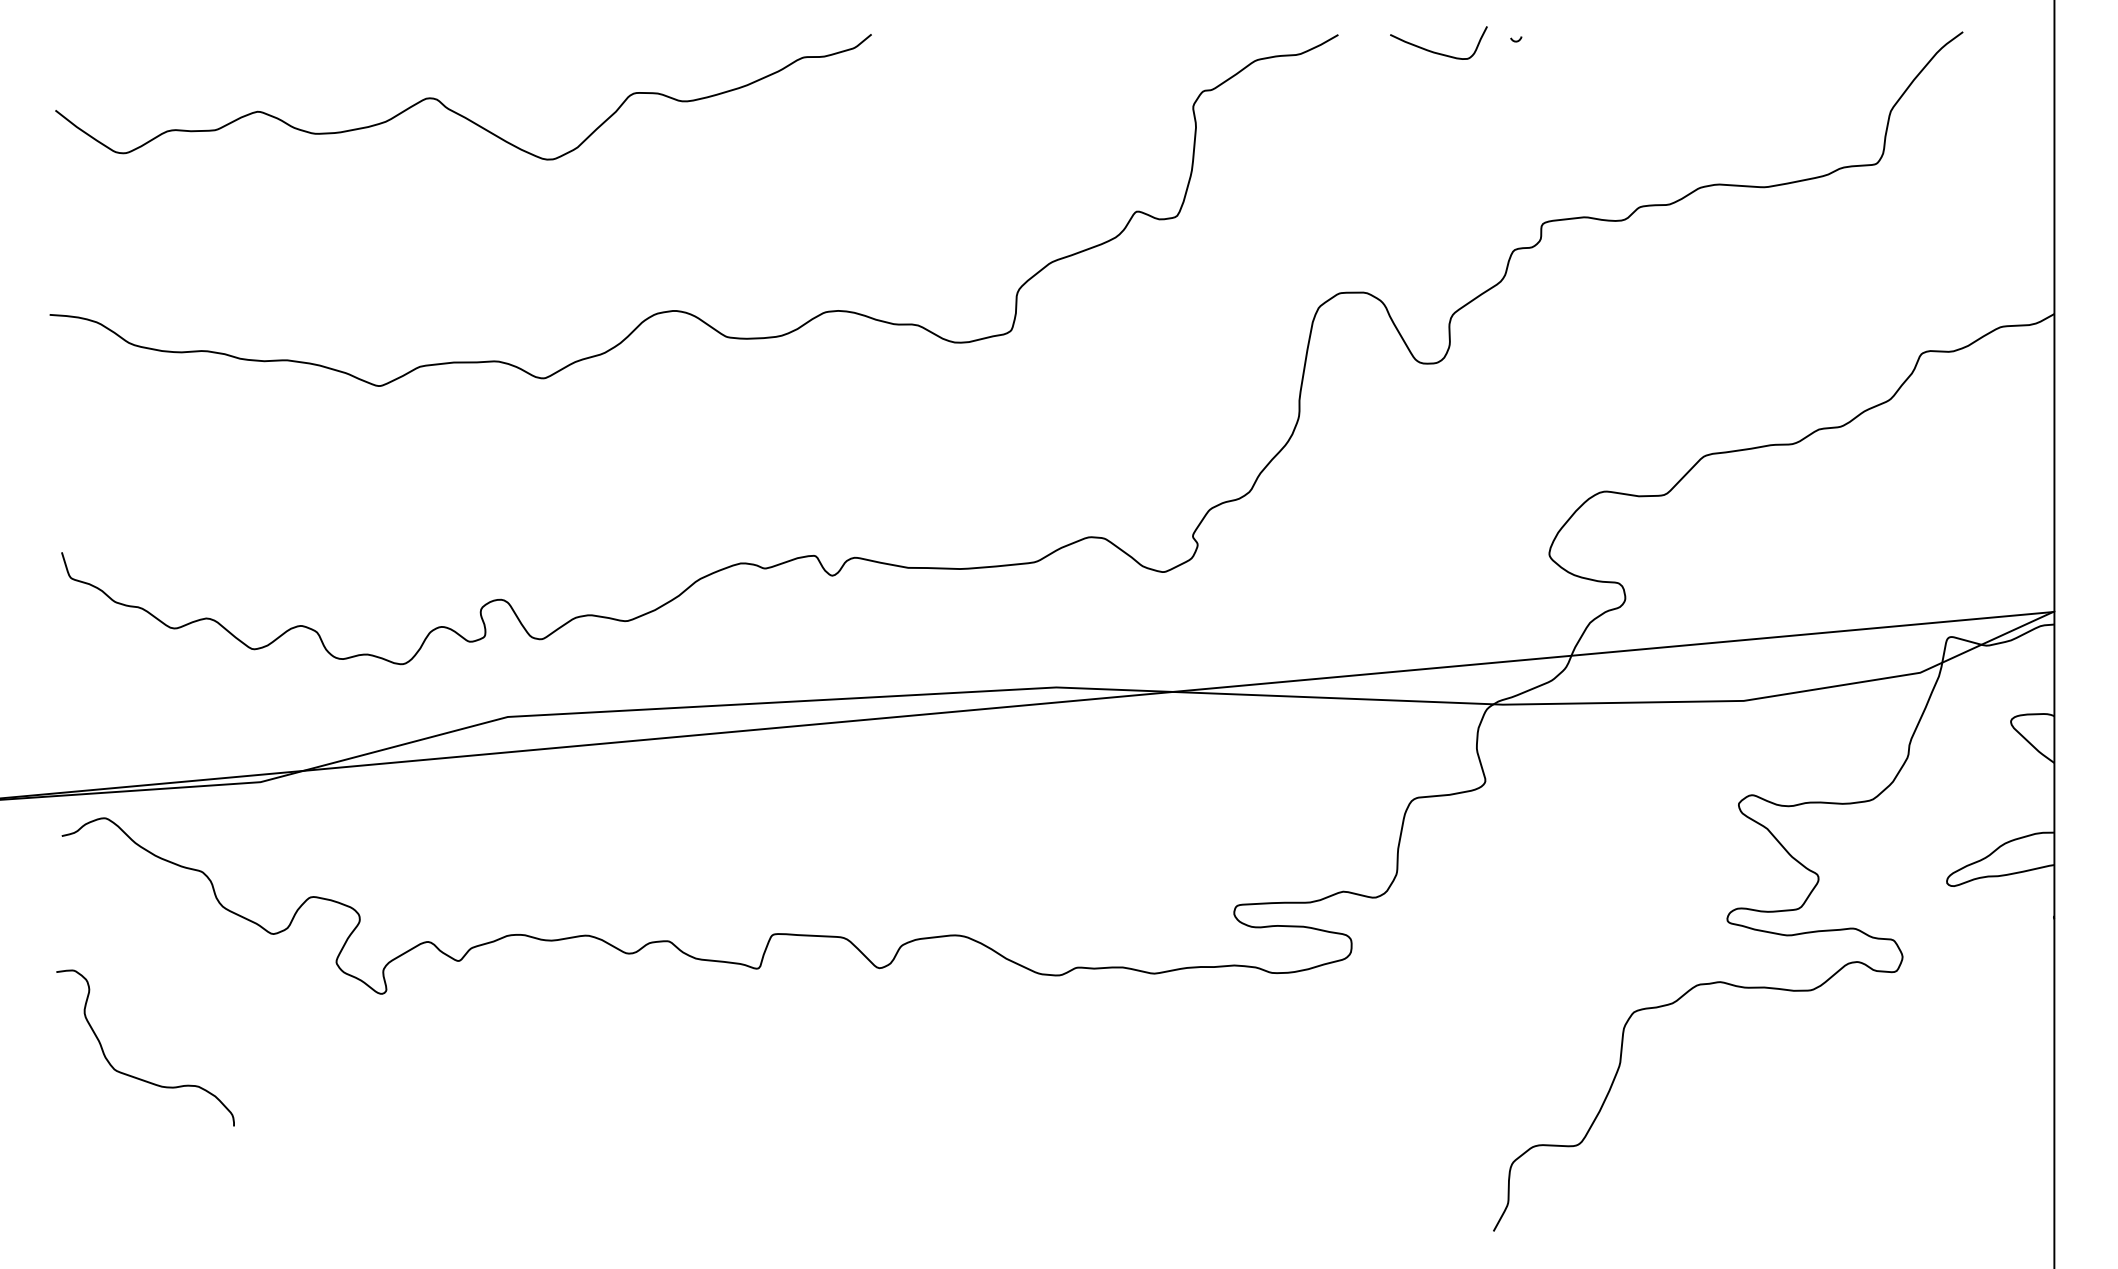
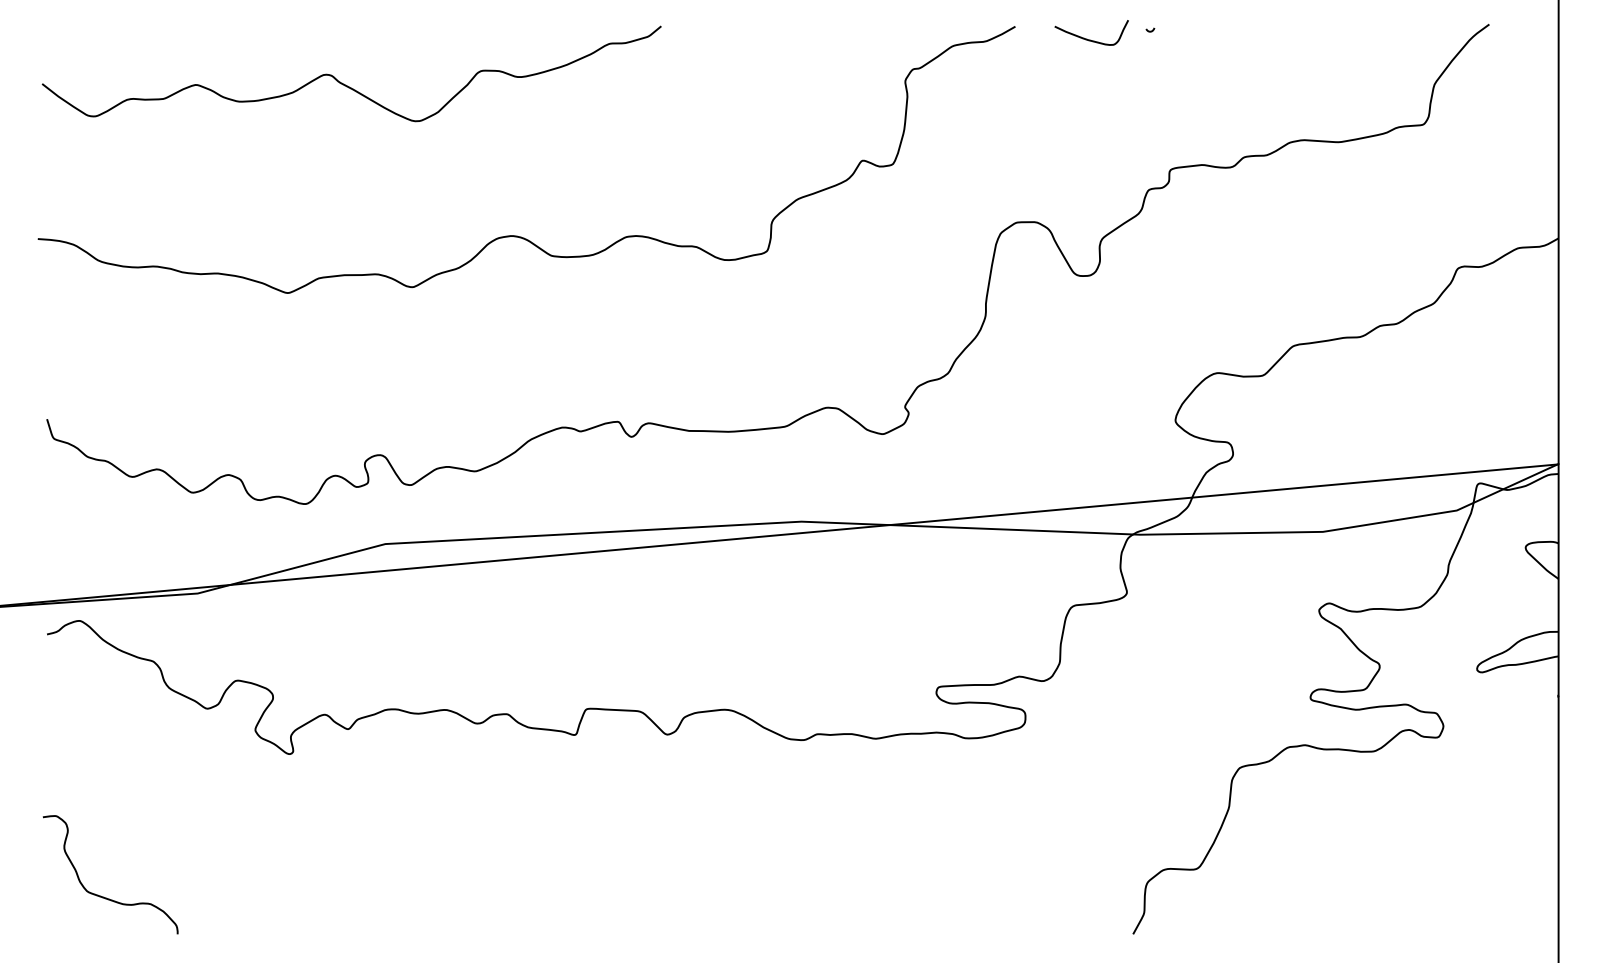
curve: (135, 1076) -> (102, 896), moved

